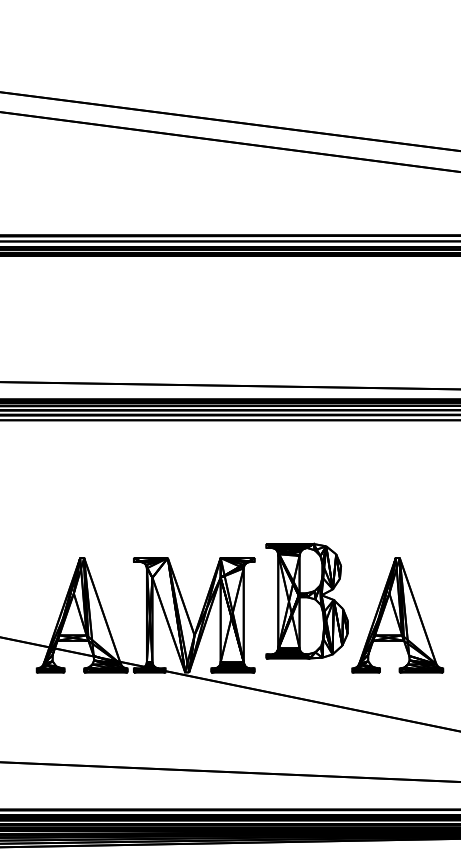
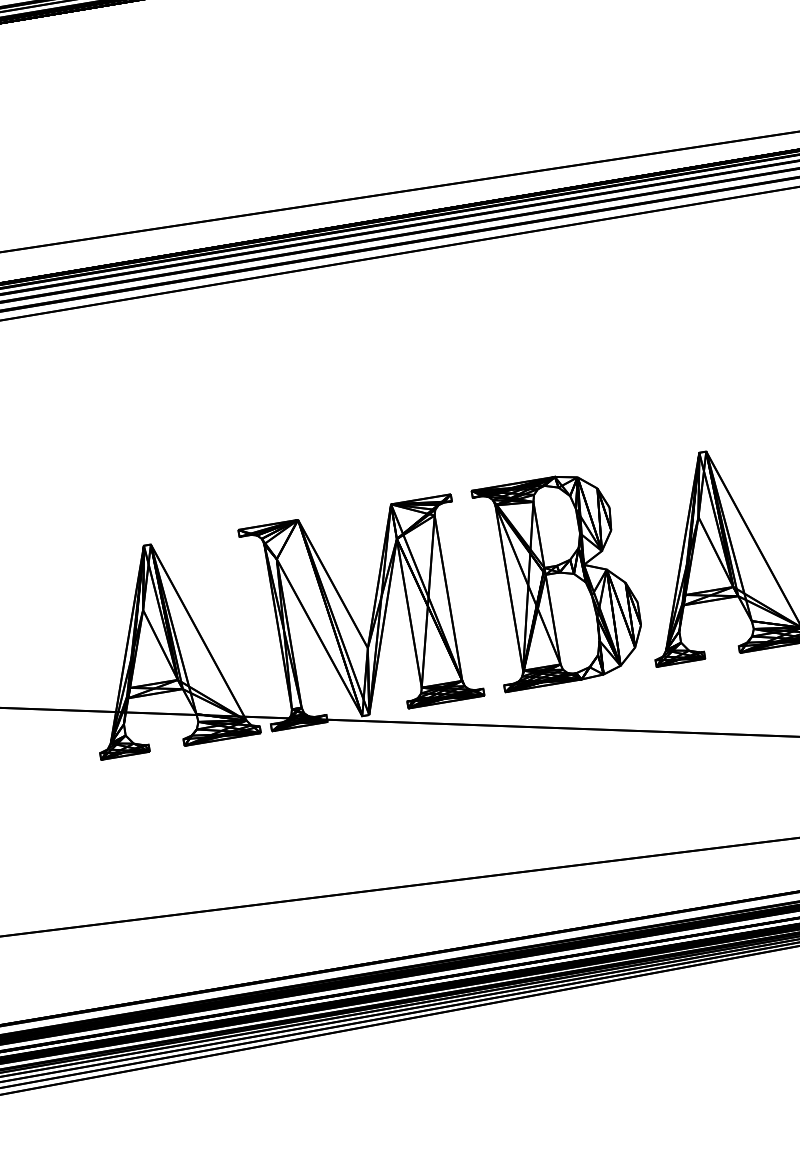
part: (306, 600) -> (558, 578), moved

